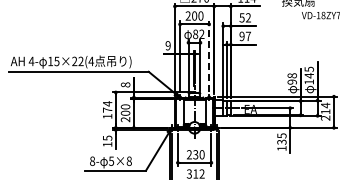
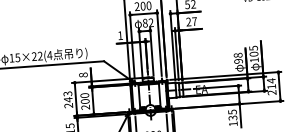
text: (241, 36) -> (188, 22), 97 -> 27
text: (167, 45) -> (119, 35), 9 -> 1
line: (209, 56) -> (159, 42), dashed -> solid
text: (308, 75) -> (253, 54), 145 -> 105
text: (107, 109) -> (68, 99), 174 -> 243

